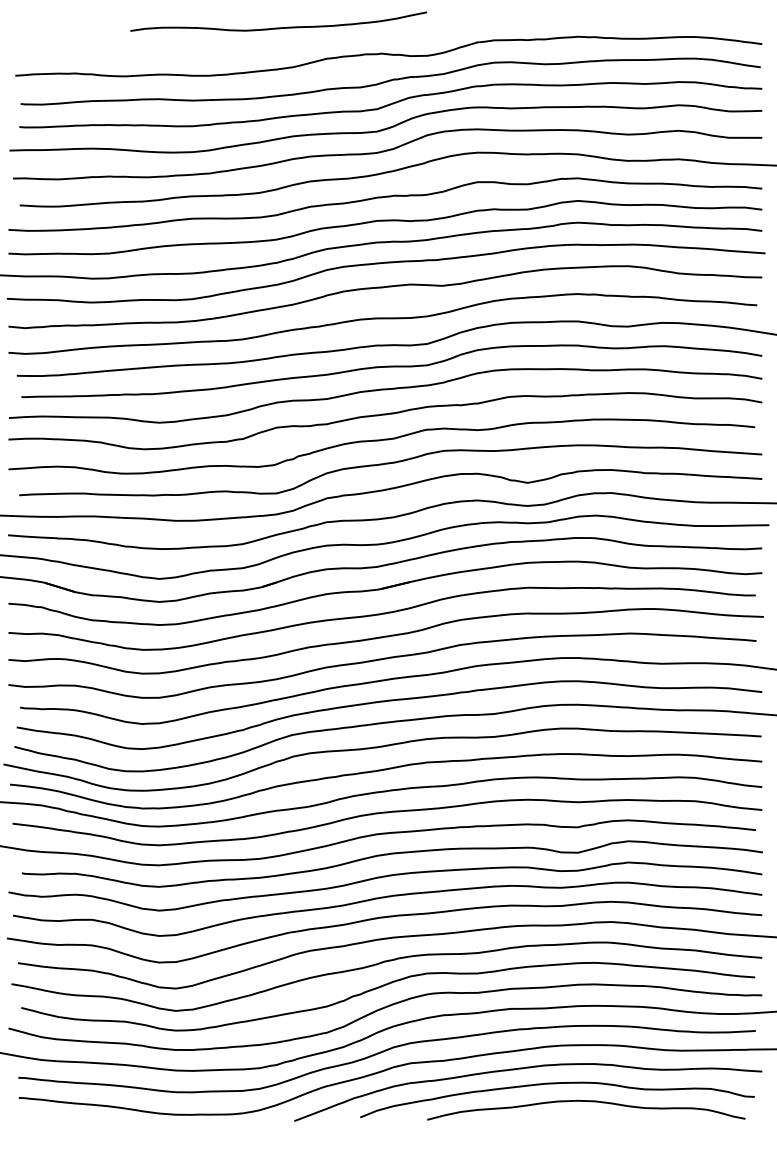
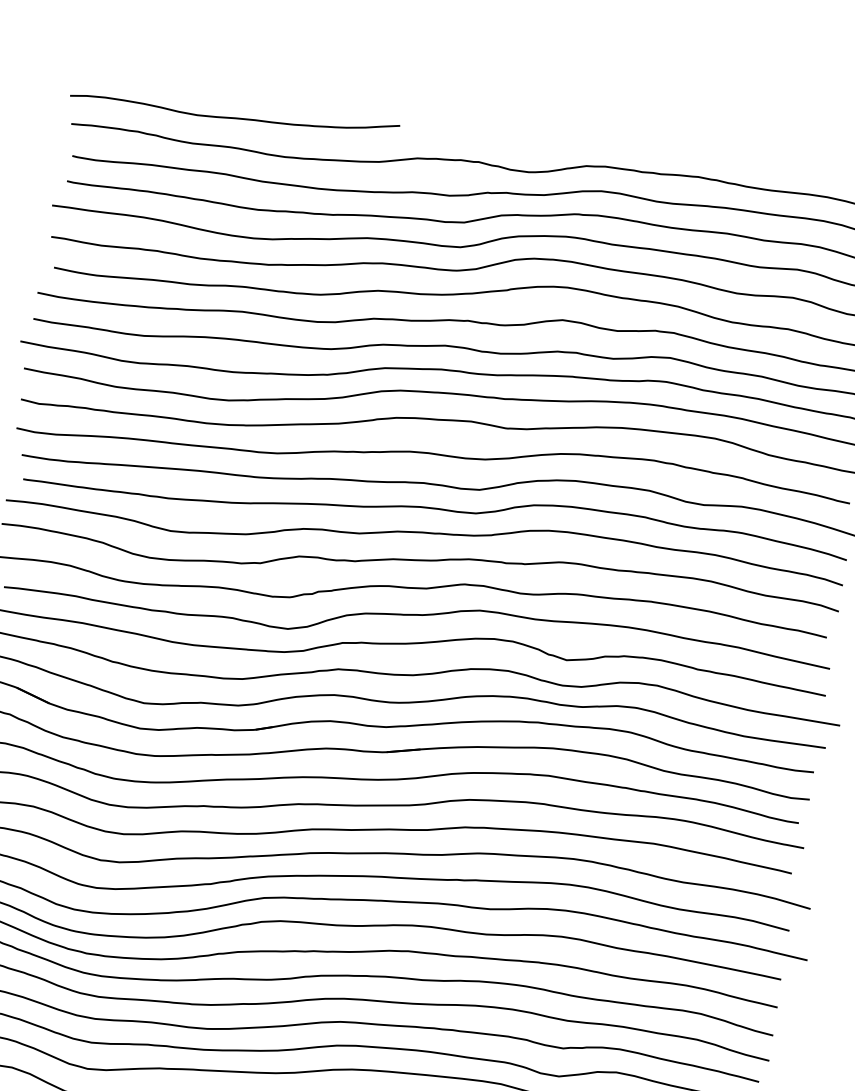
curve: (278, 27) -> (233, 117), moved

